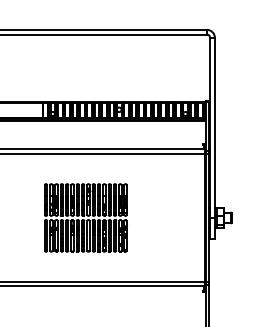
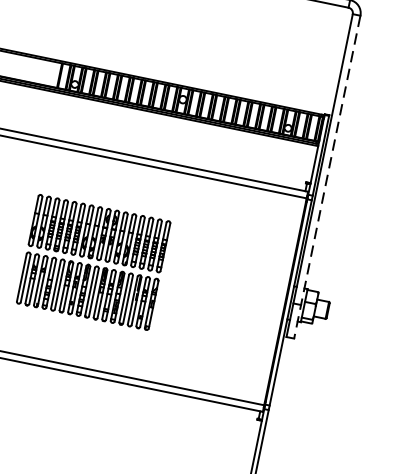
line: (214, 138) -> (326, 177), solid -> dashed

